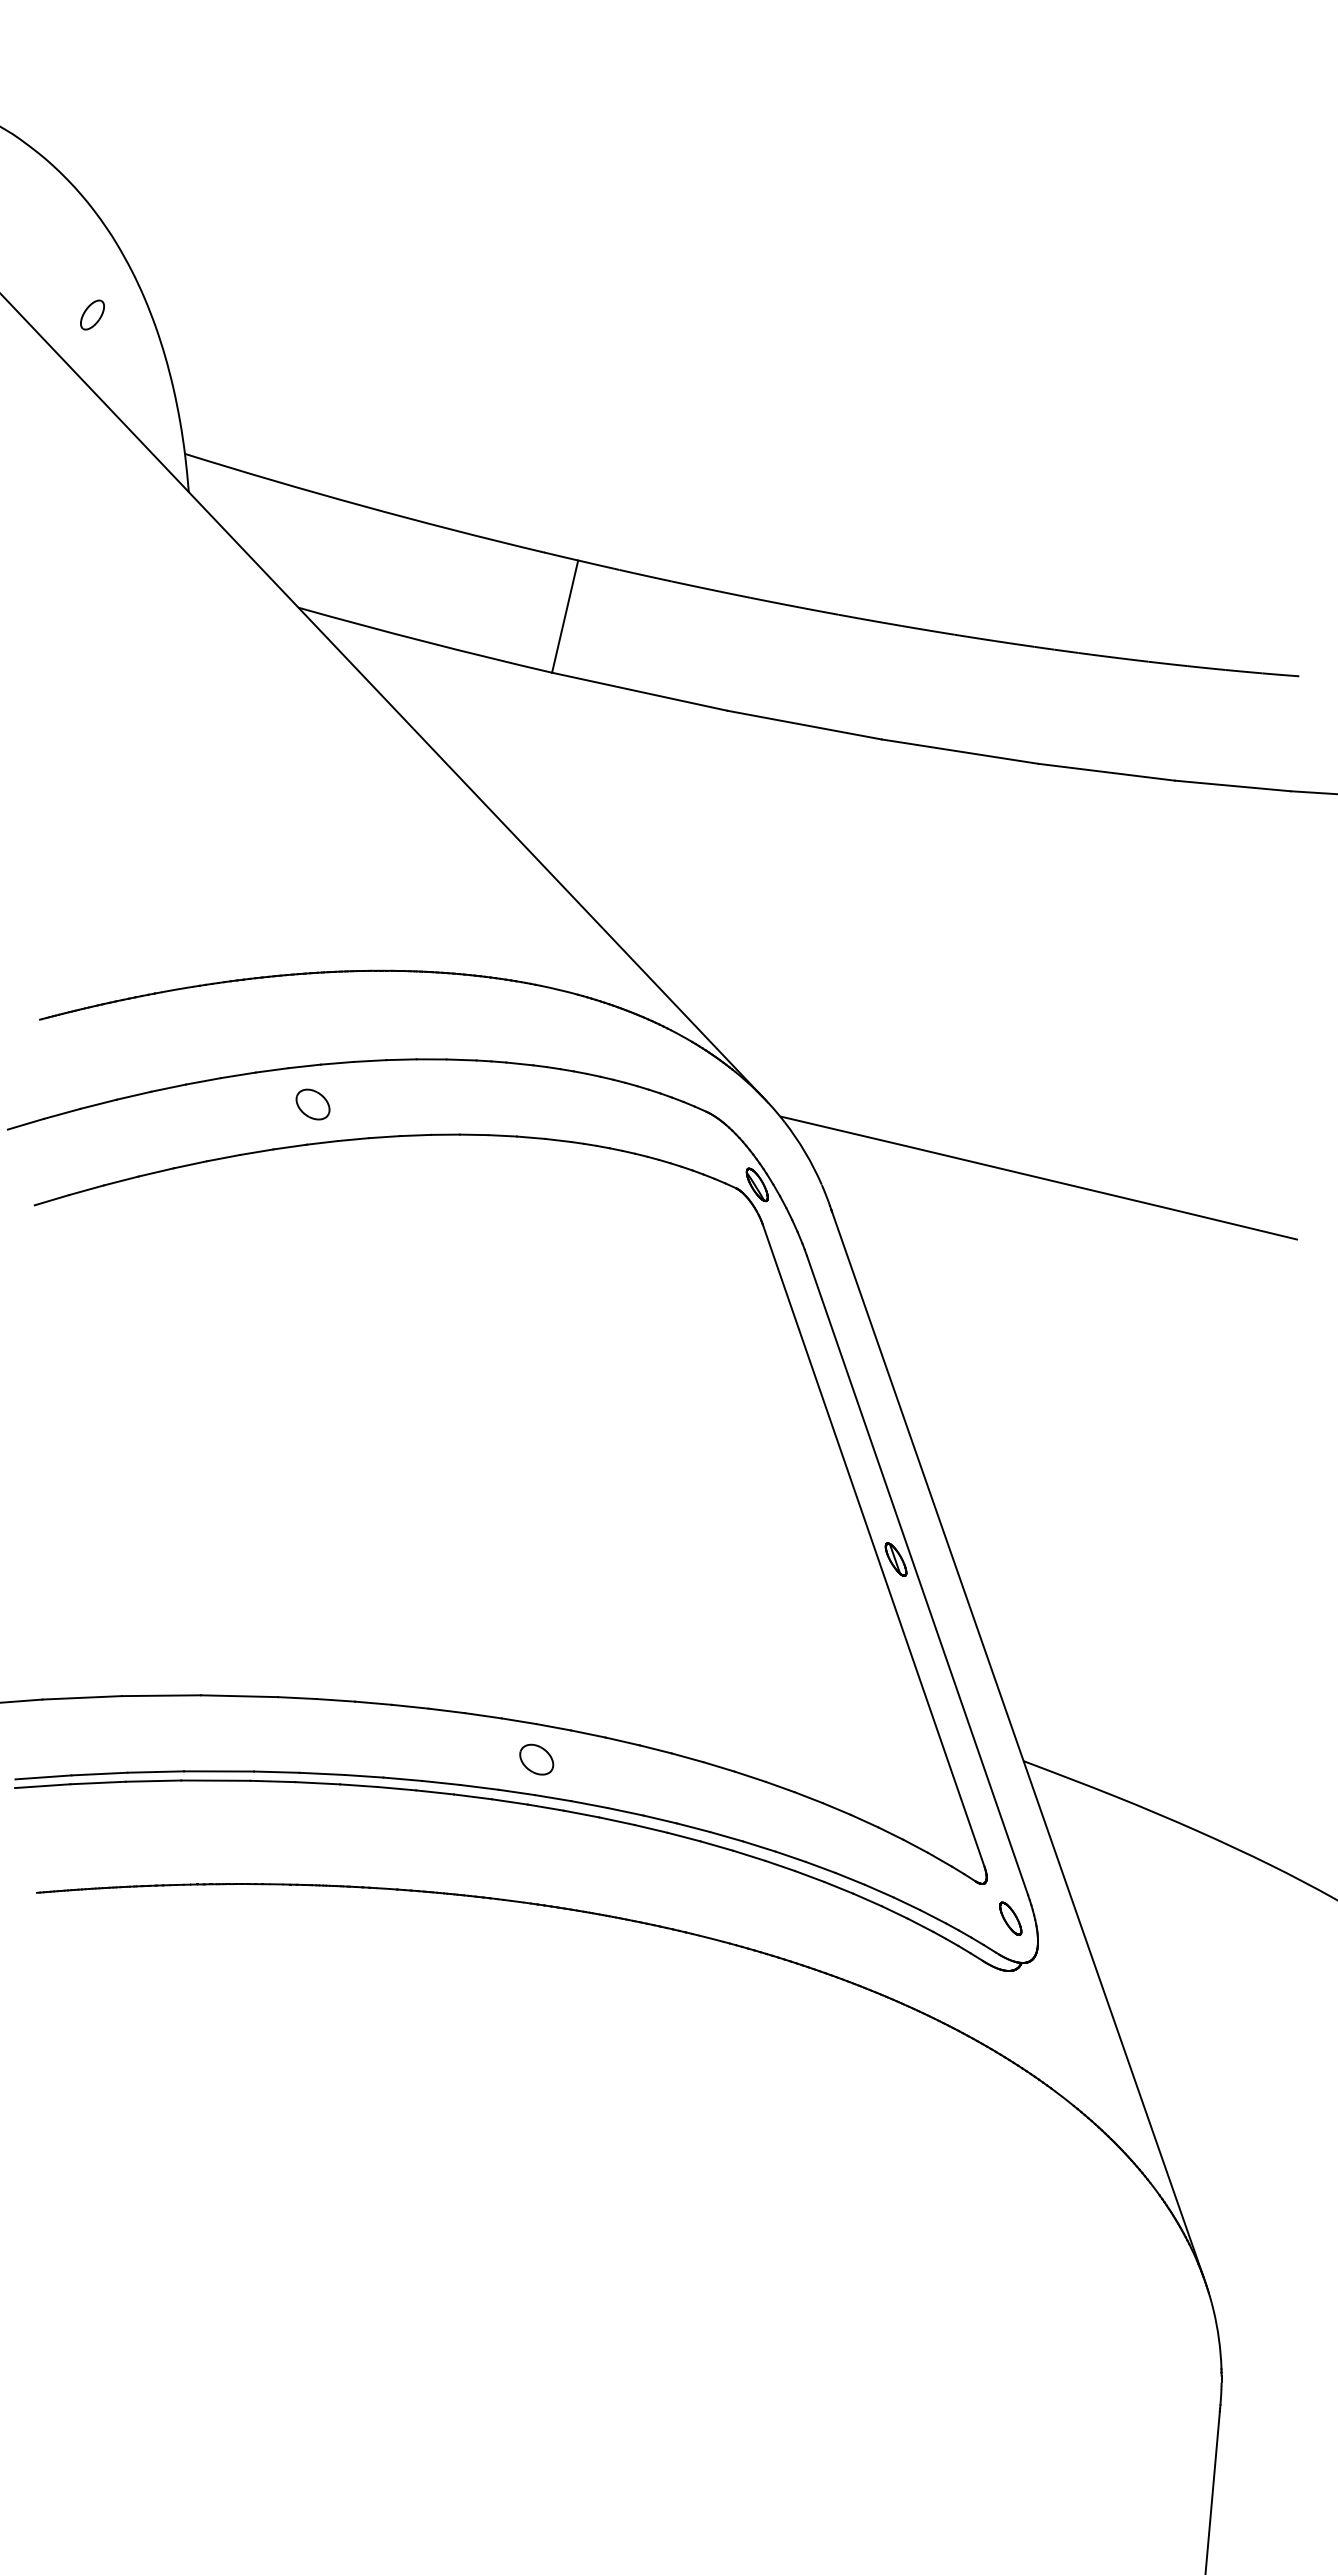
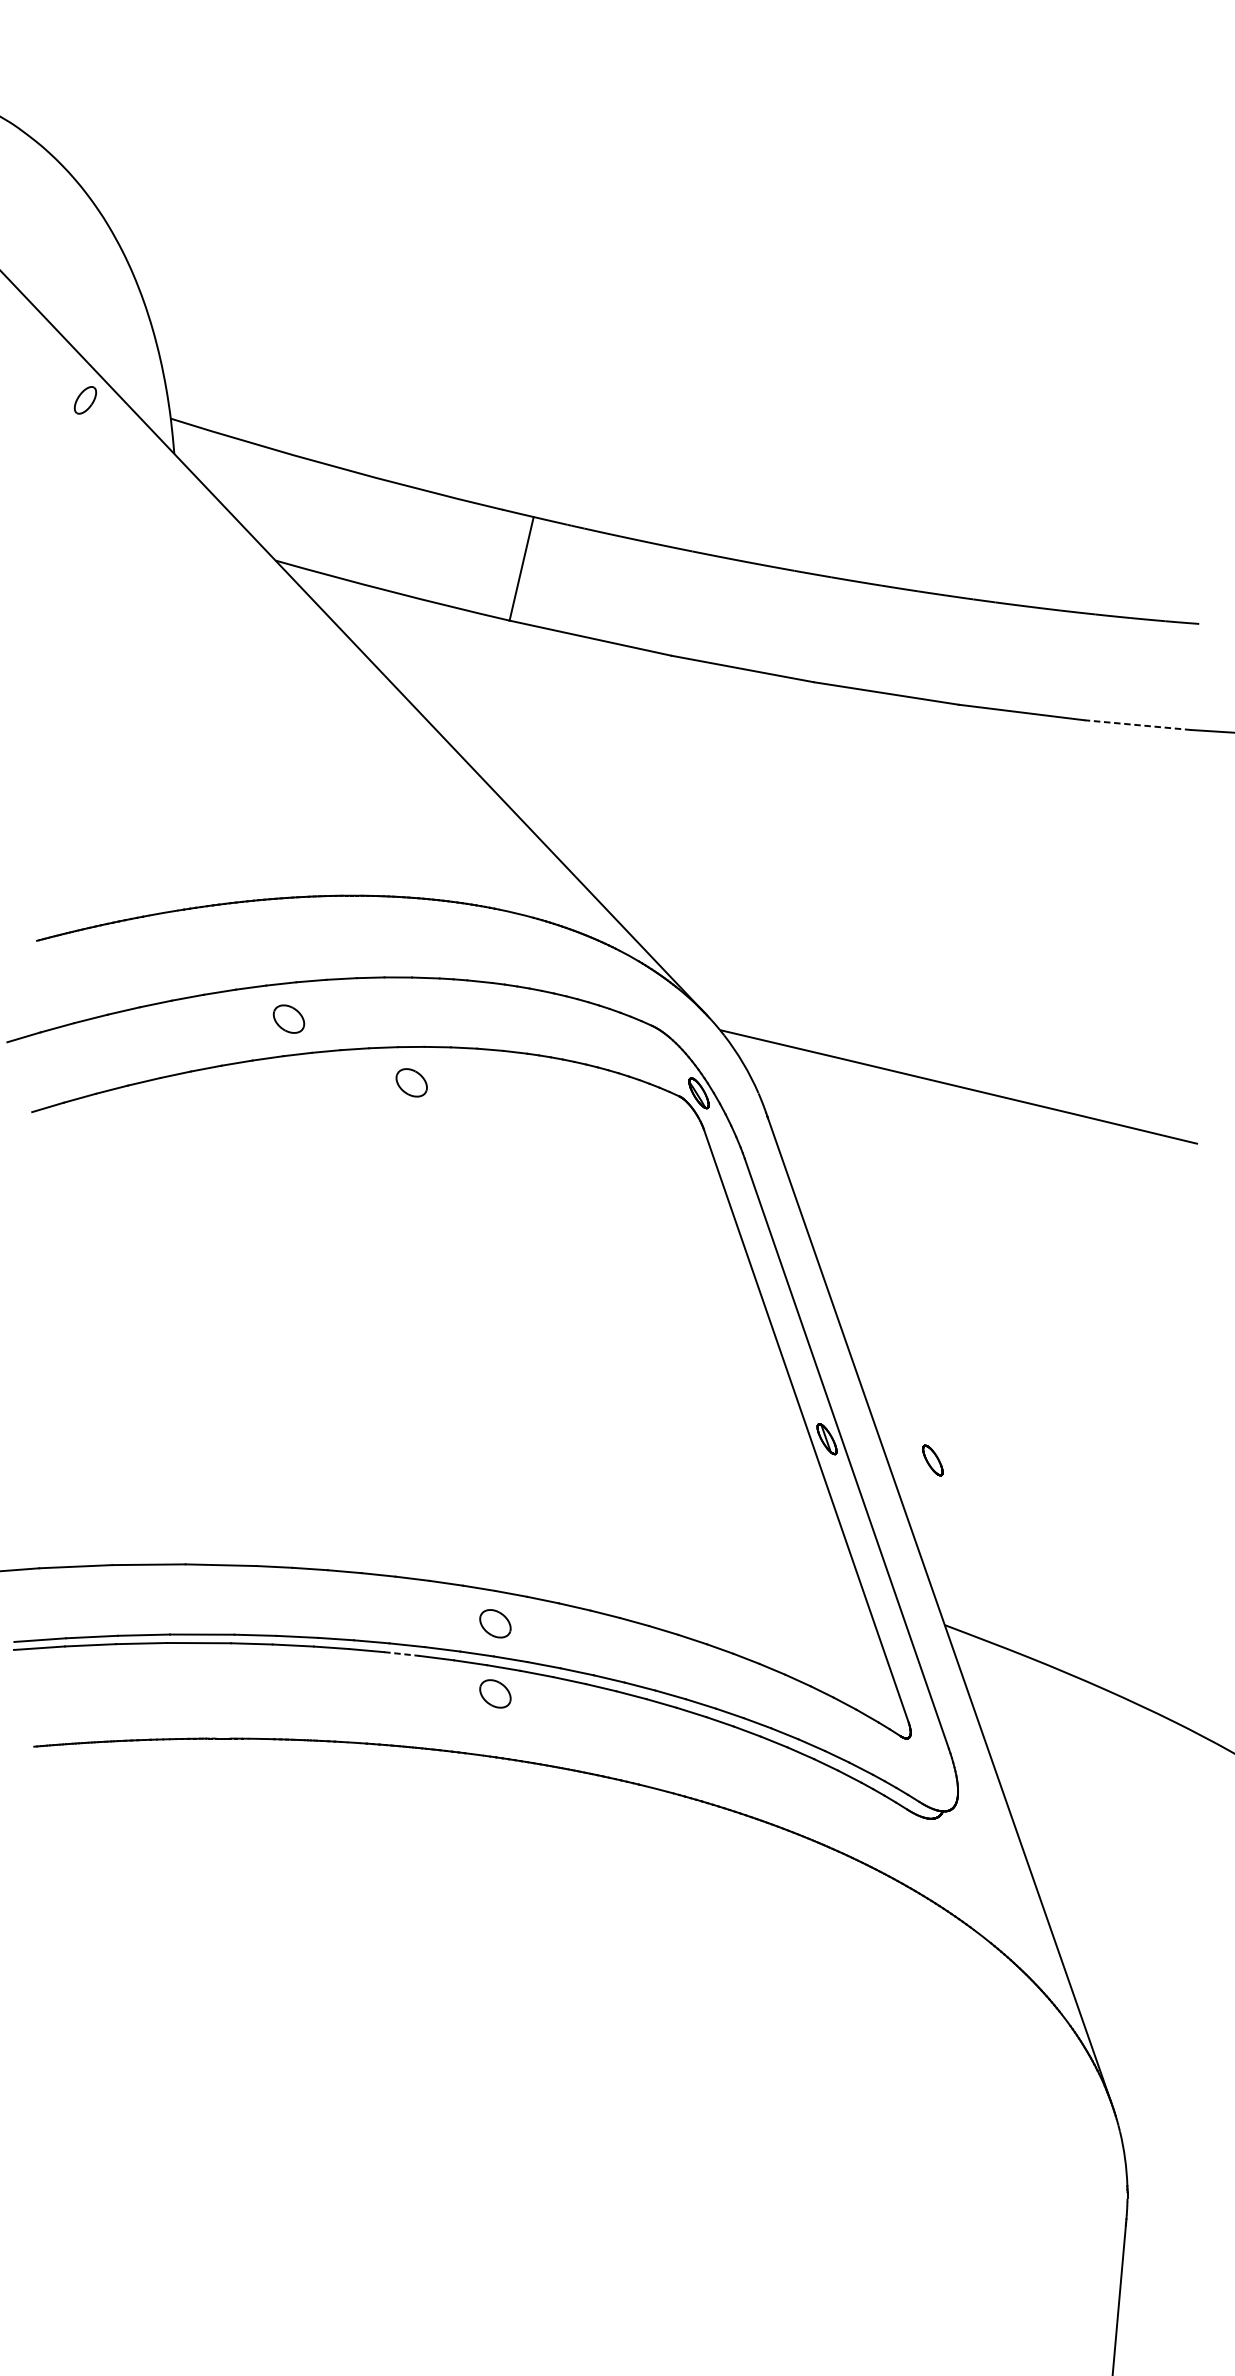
part: (92, 314) -> (85, 399), moved
line: (1232, 785) -> (1137, 724), solid -> dashed
part: (445, 1173) -> (411, 1082), added
line: (435, 1792) -> (402, 1654), solid -> dashed
part: (536, 1835) -> (495, 1693), added
part: (1010, 1918) -> (932, 1460), moved

